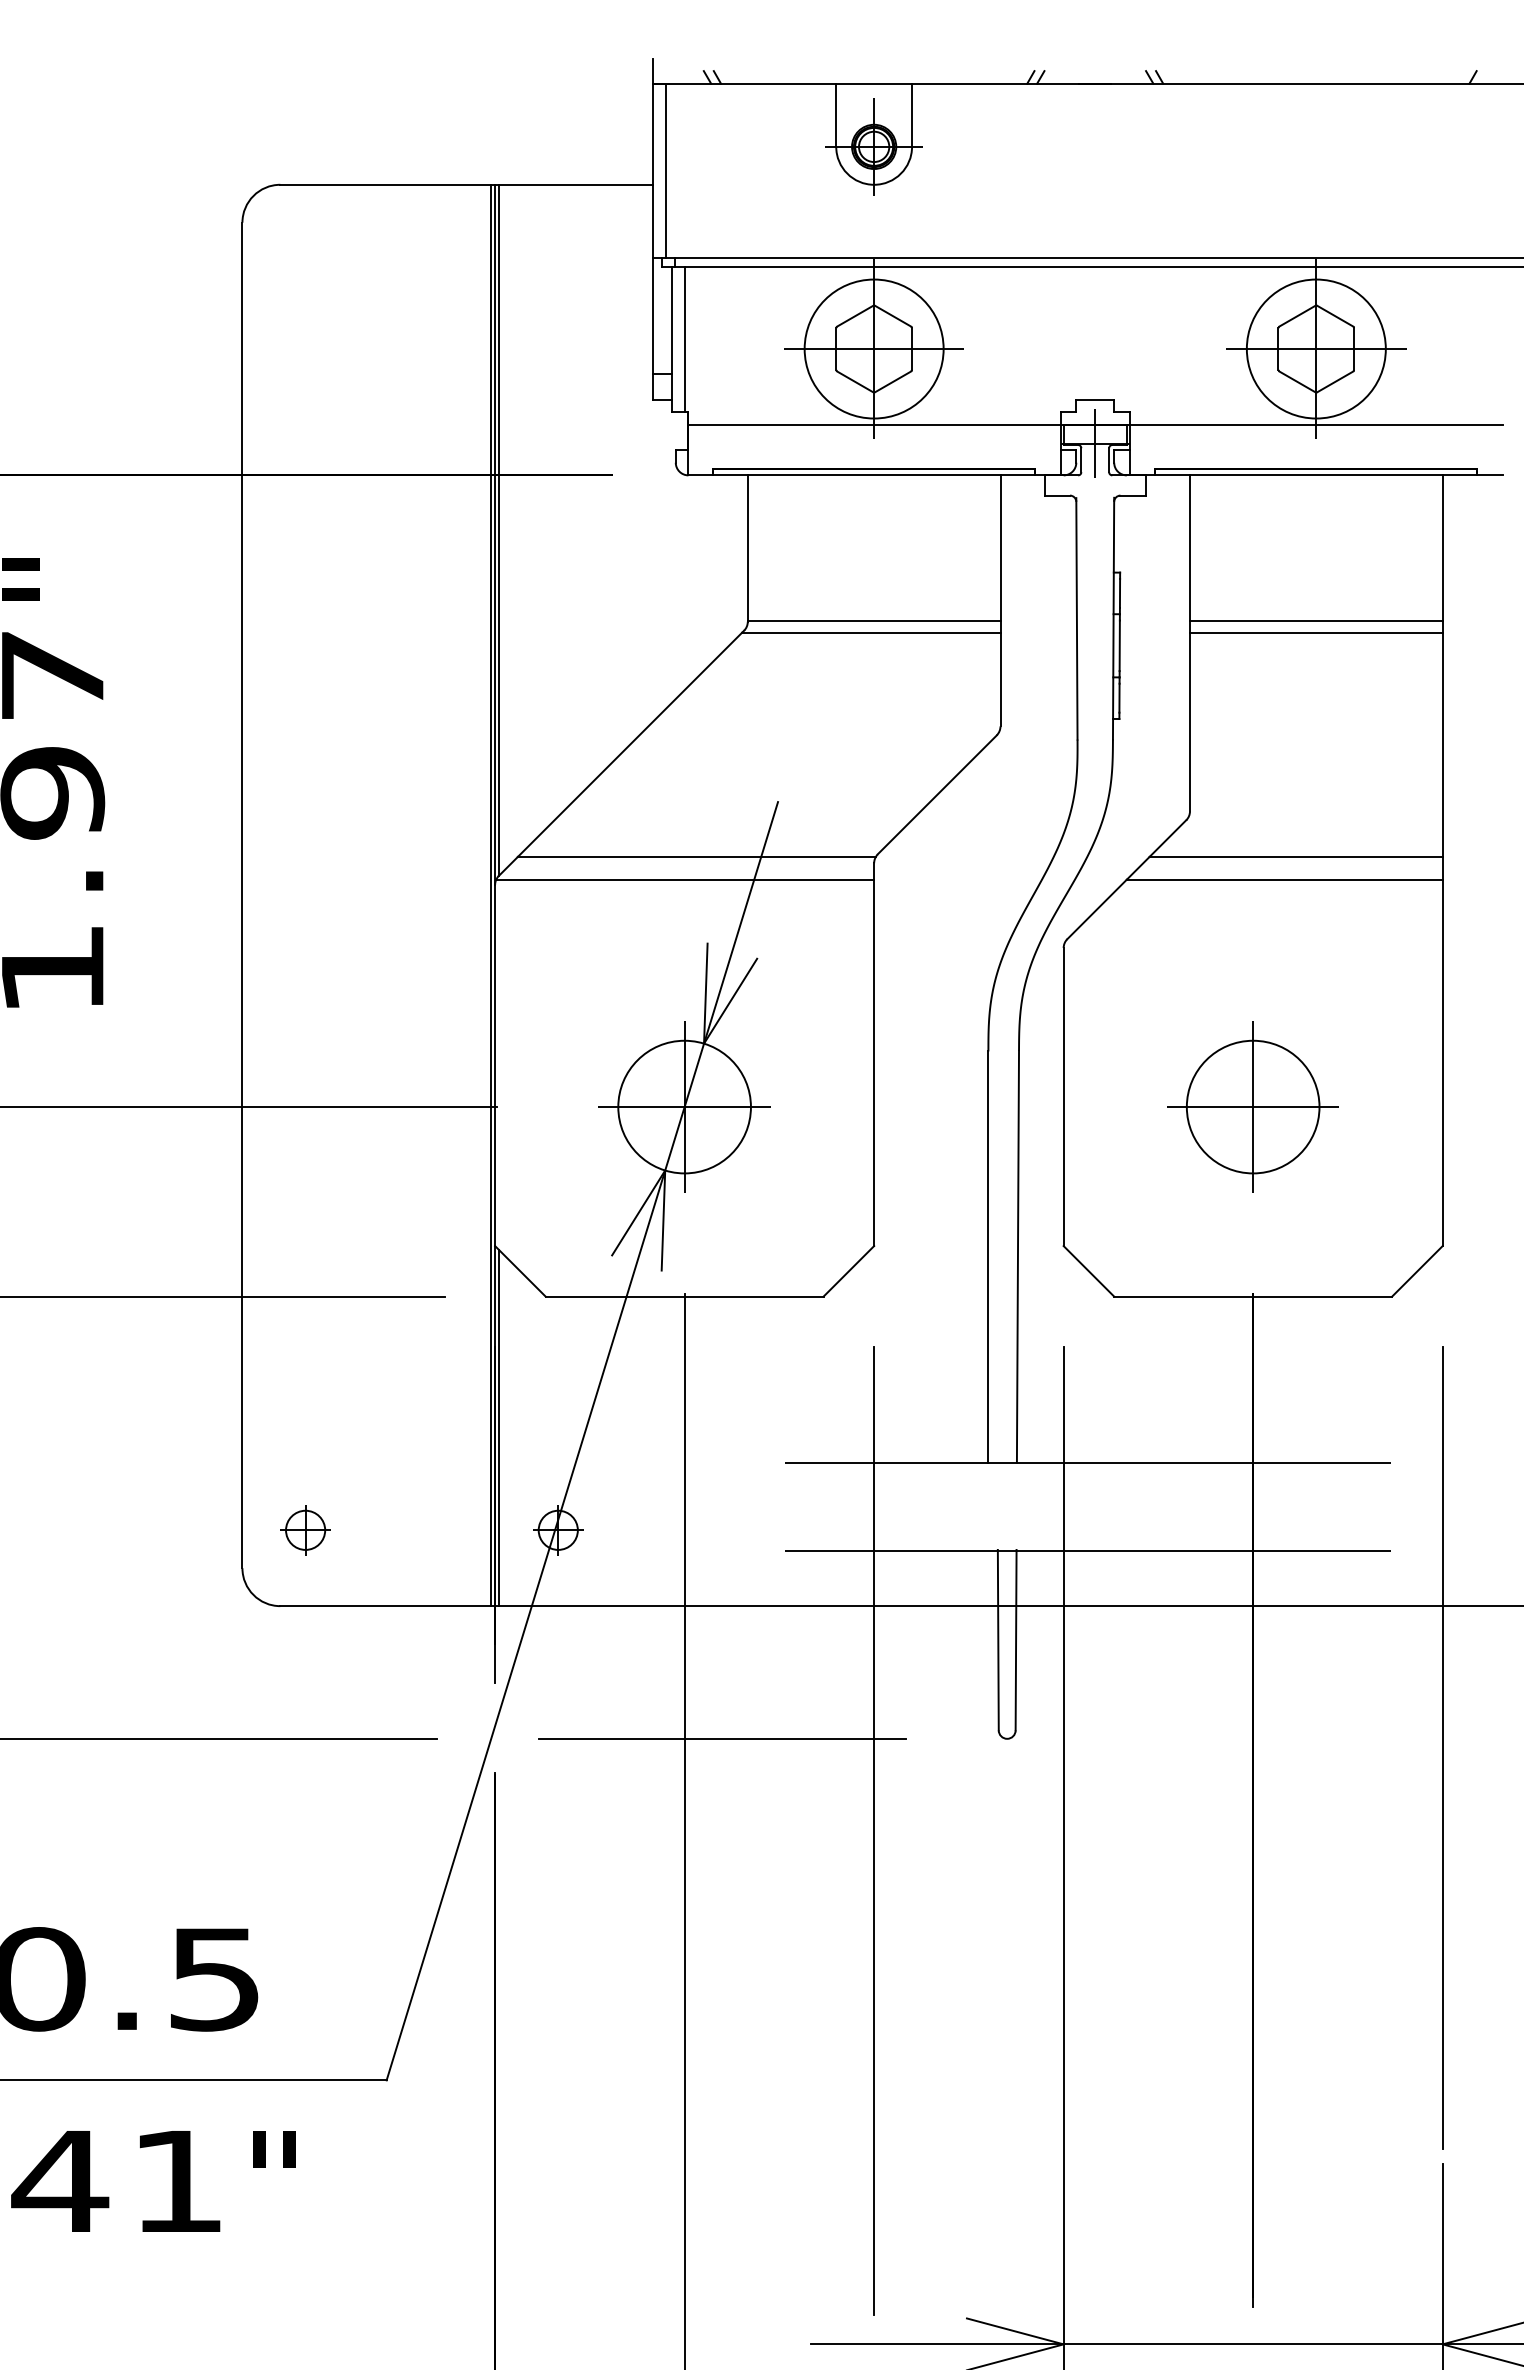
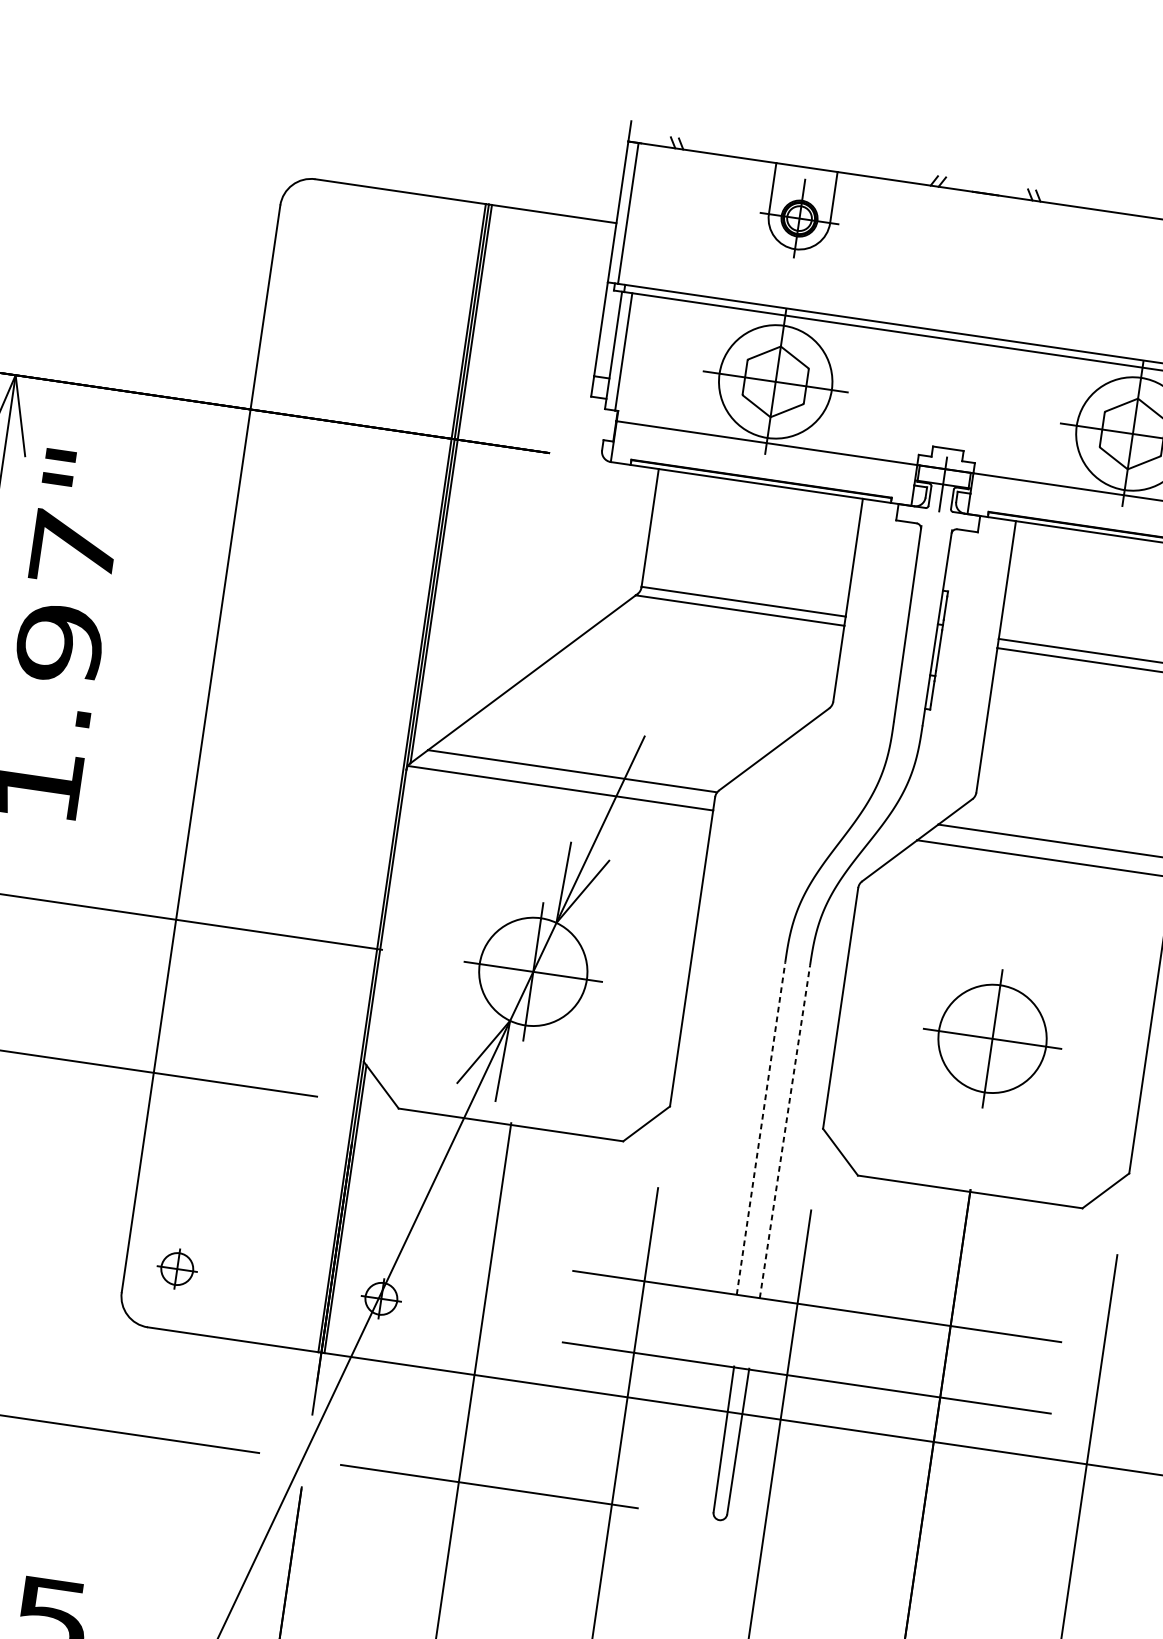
line: (1017, 1256) -> (784, 1131), solid -> dashed
line: (988, 1257) -> (761, 1129), solid -> dashed

